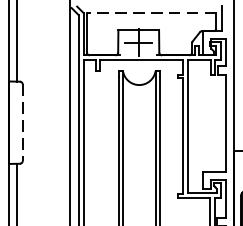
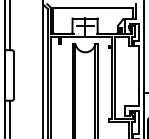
line: (152, 13) -> (93, 8), dashed -> solid
line: (22, 122) -> (13, 75), dashed -> solid

